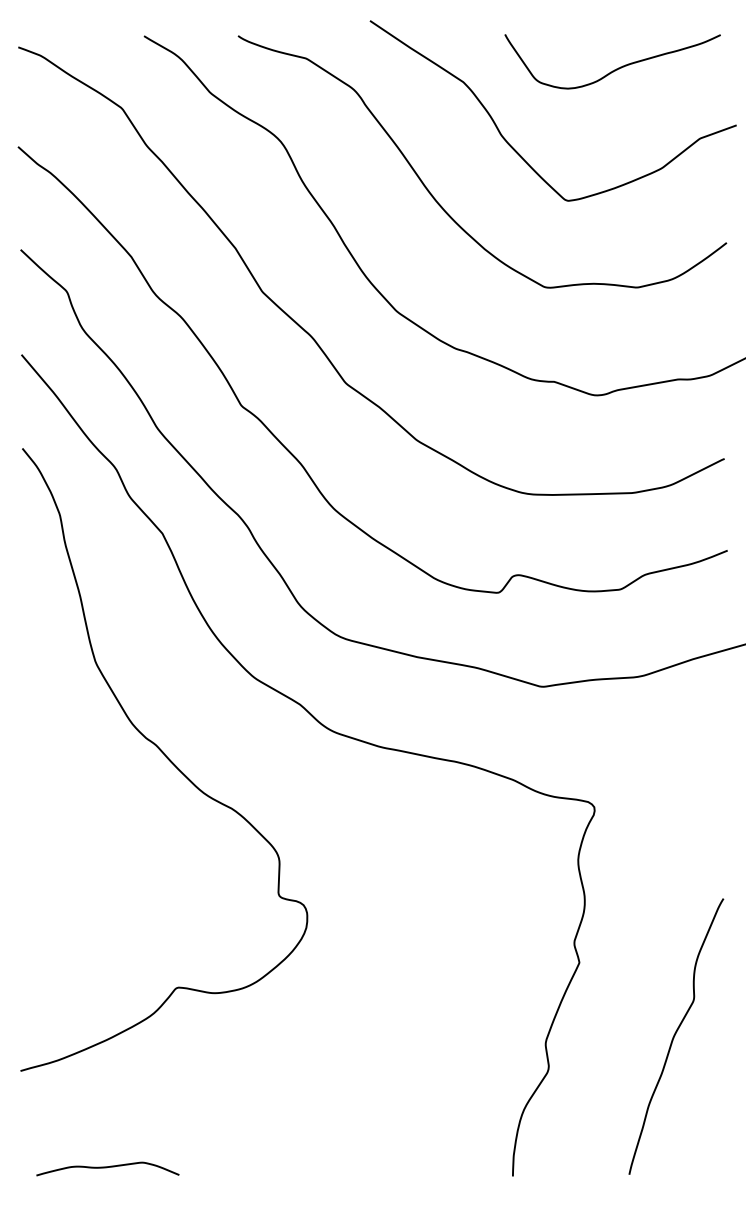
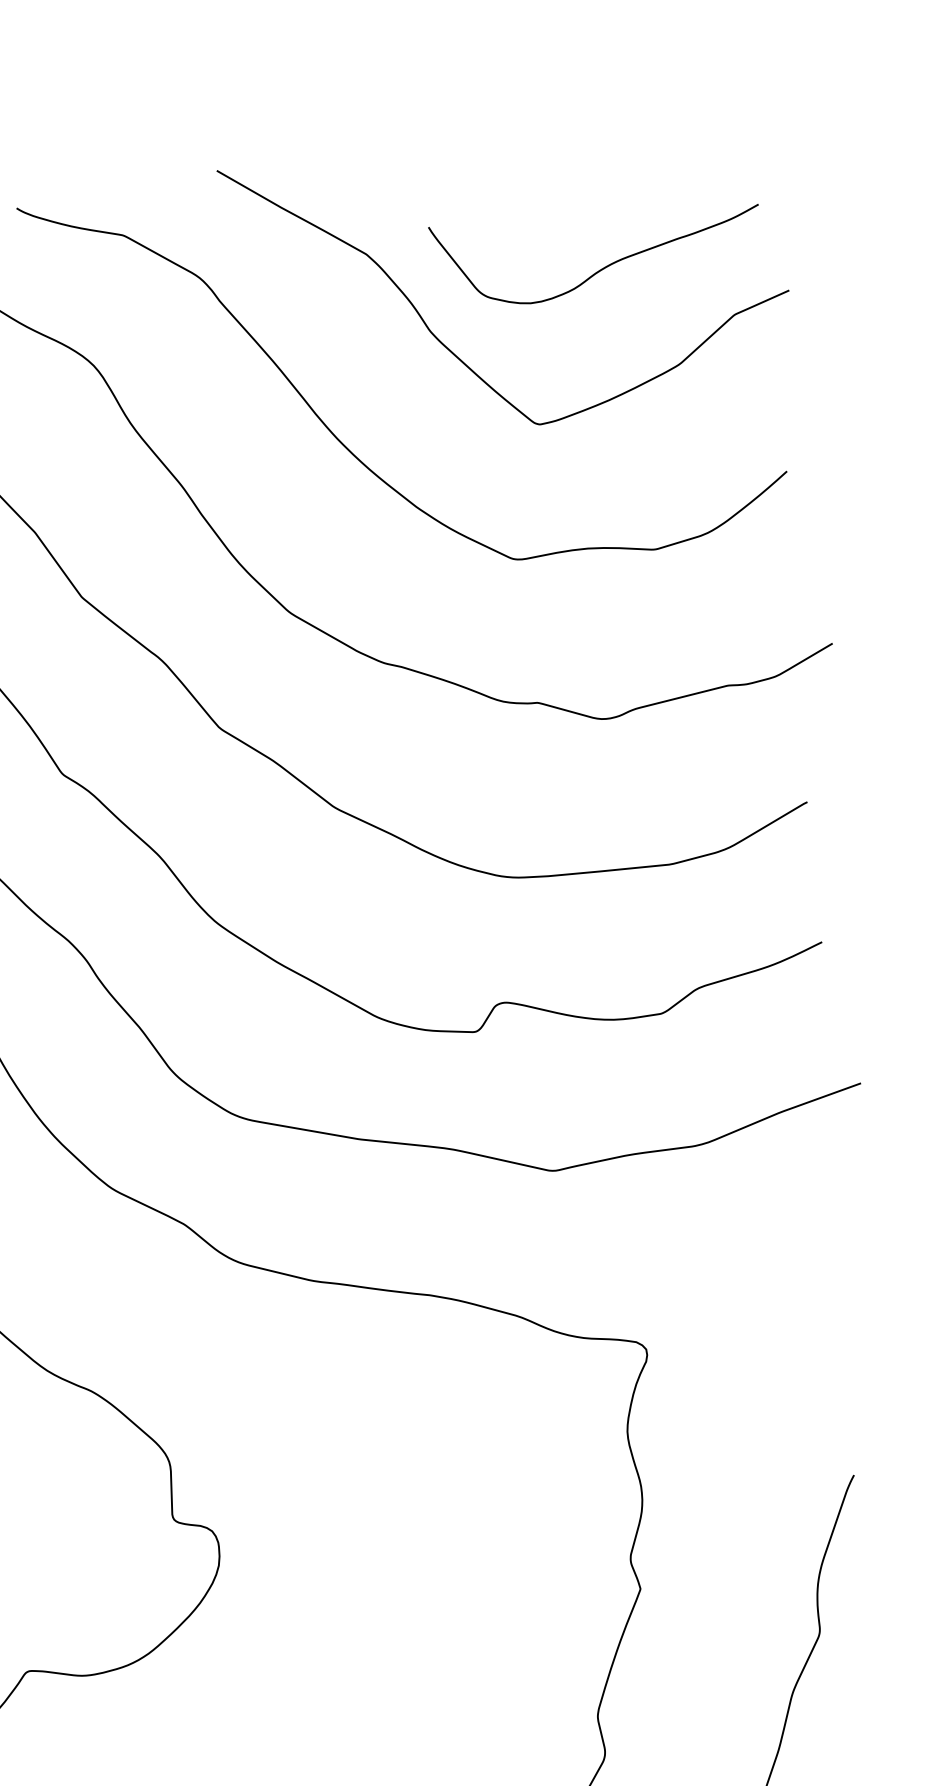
curve: (616, 68) -> (602, 267), moved

